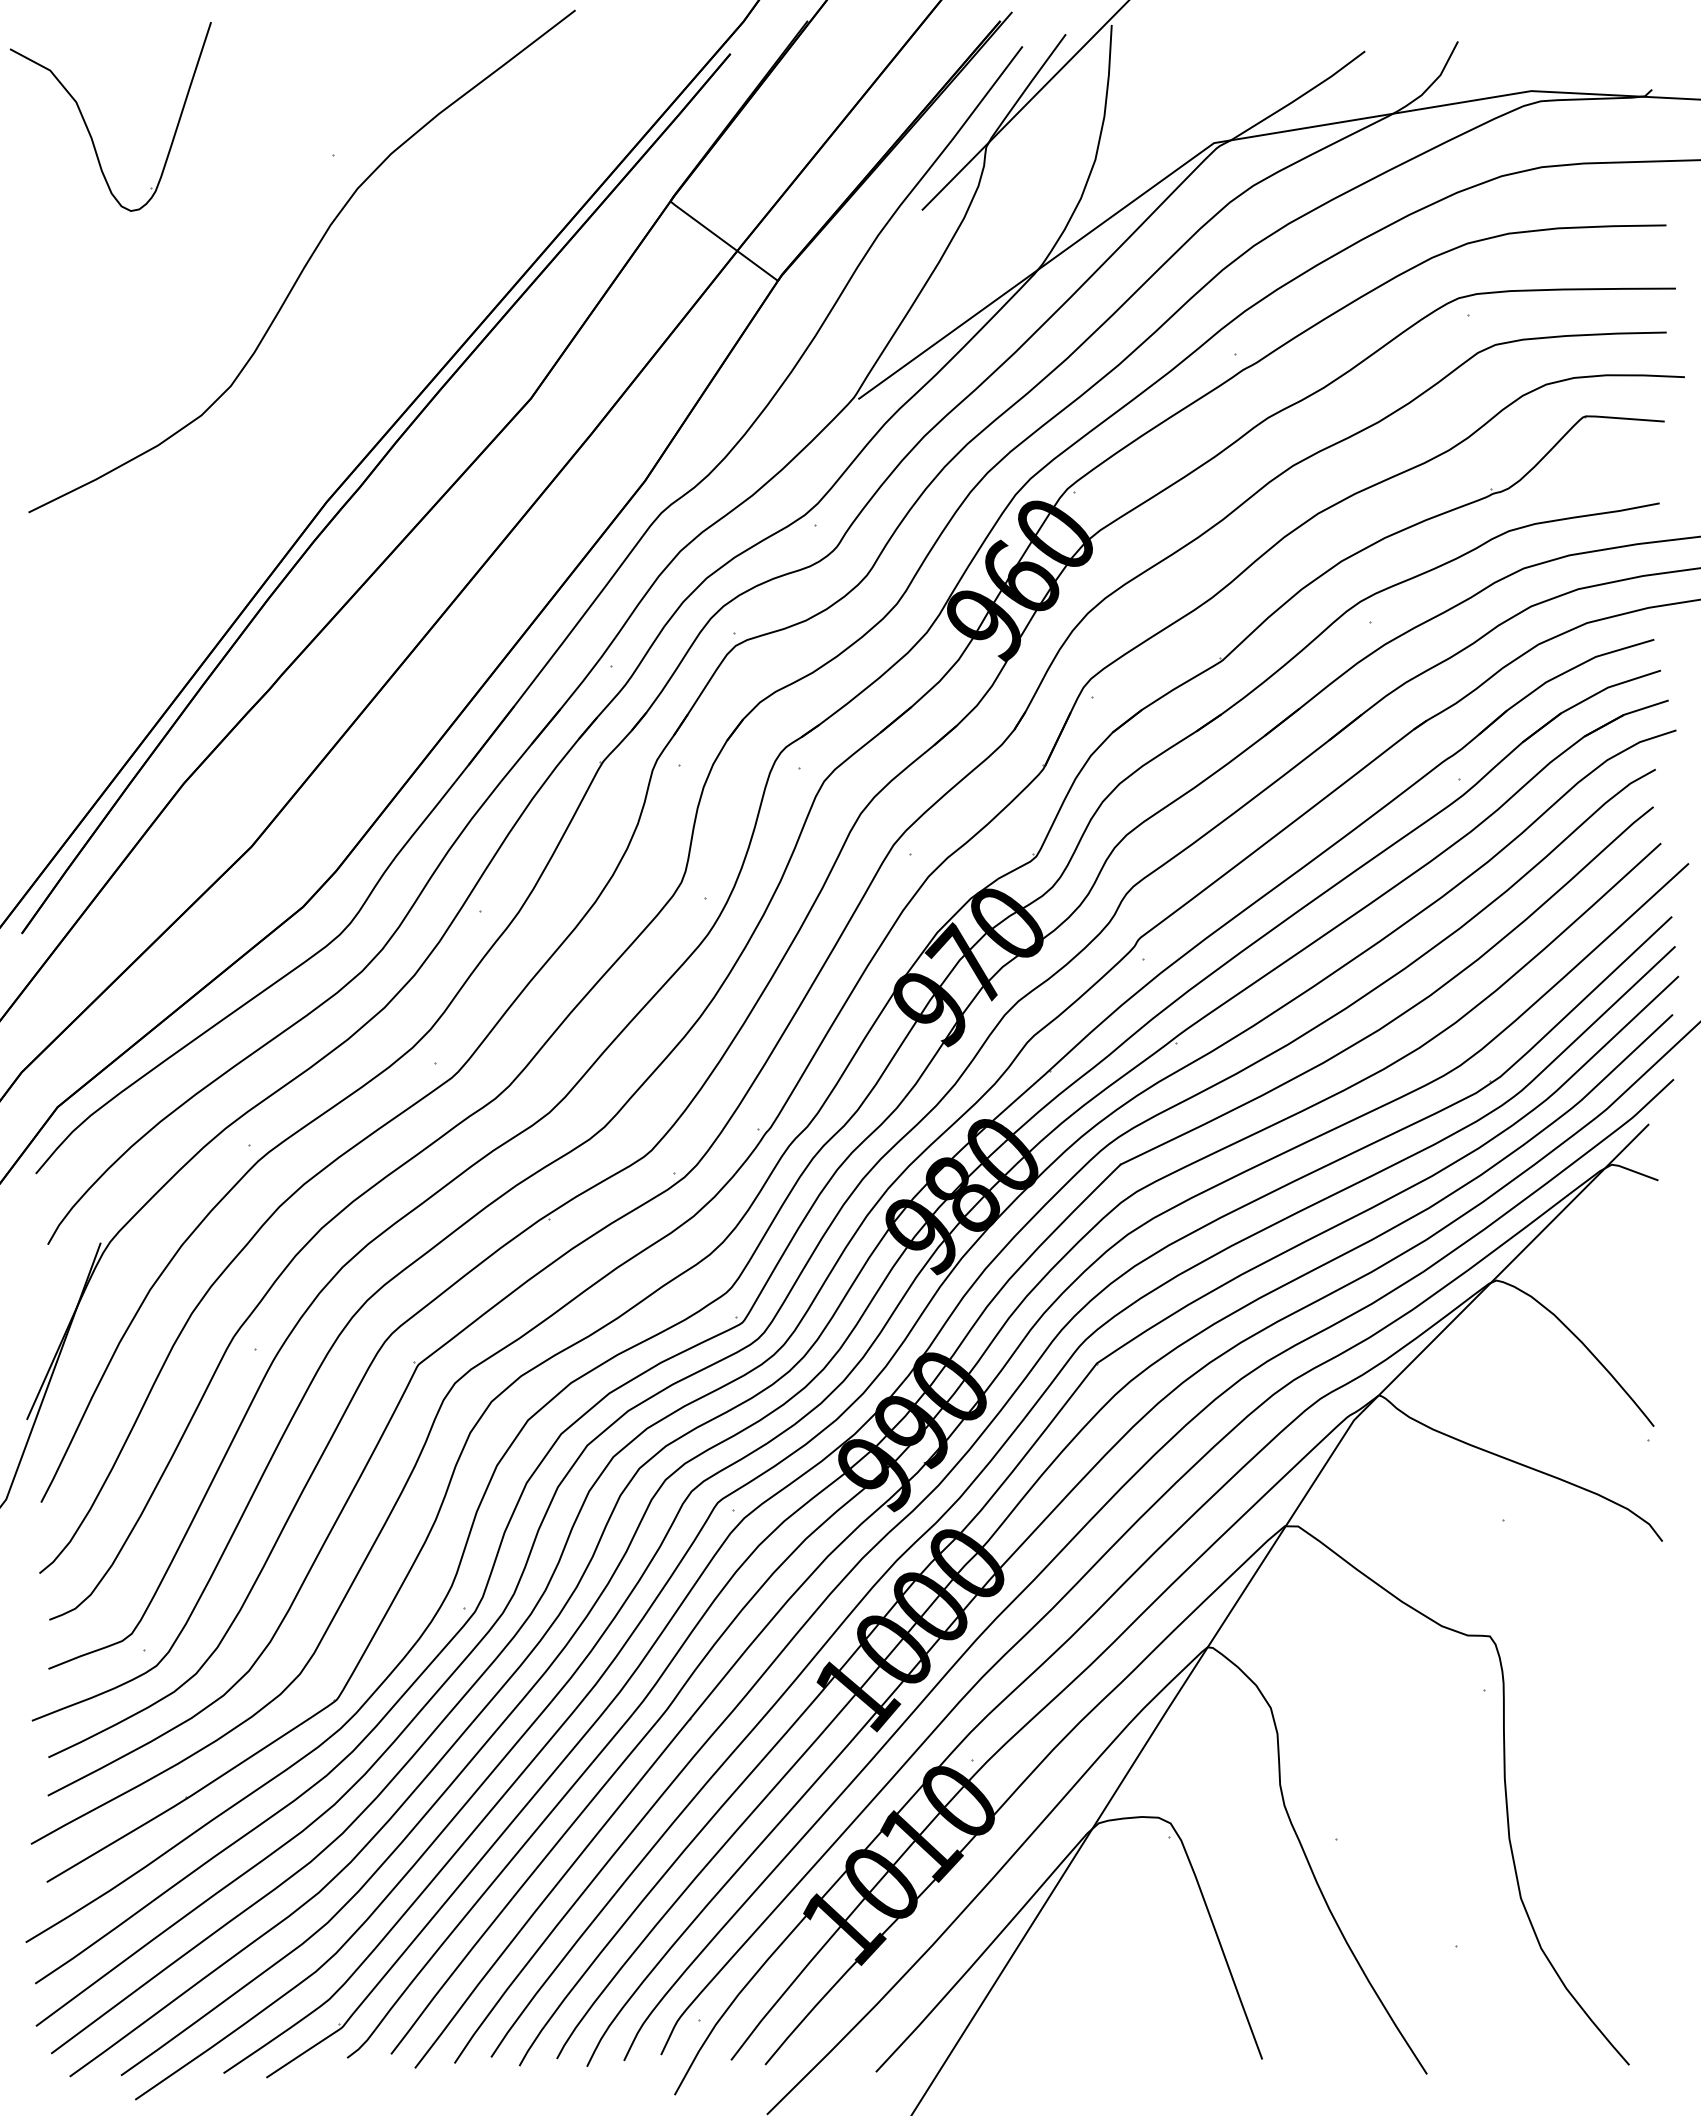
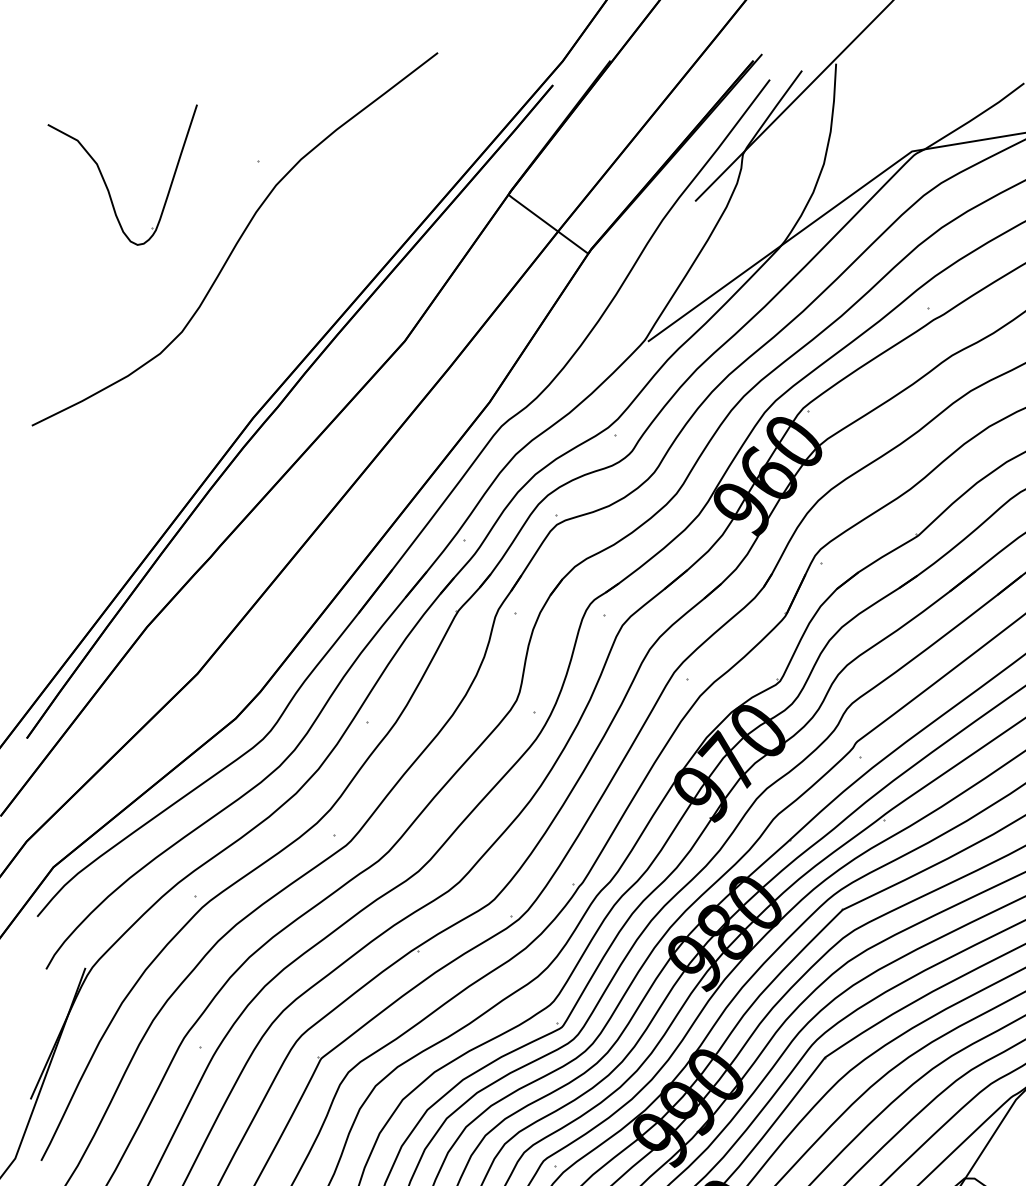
part: (87, 125) -> (105, 181), moved

